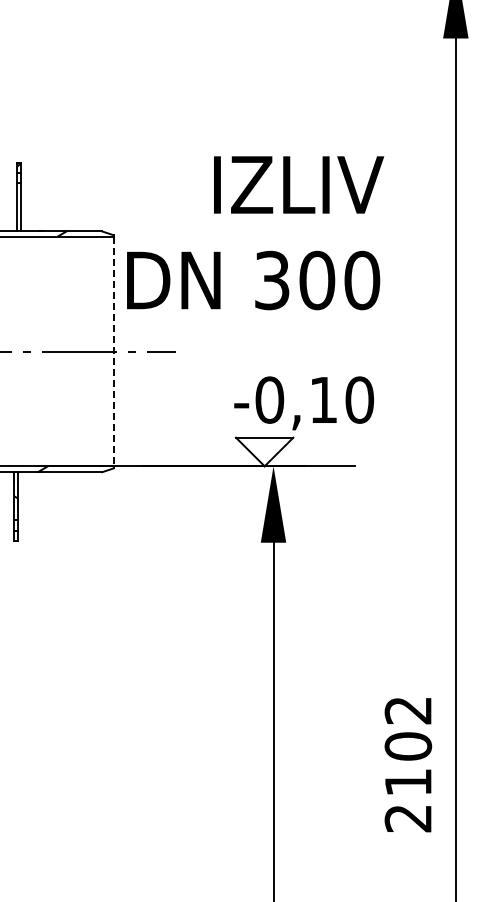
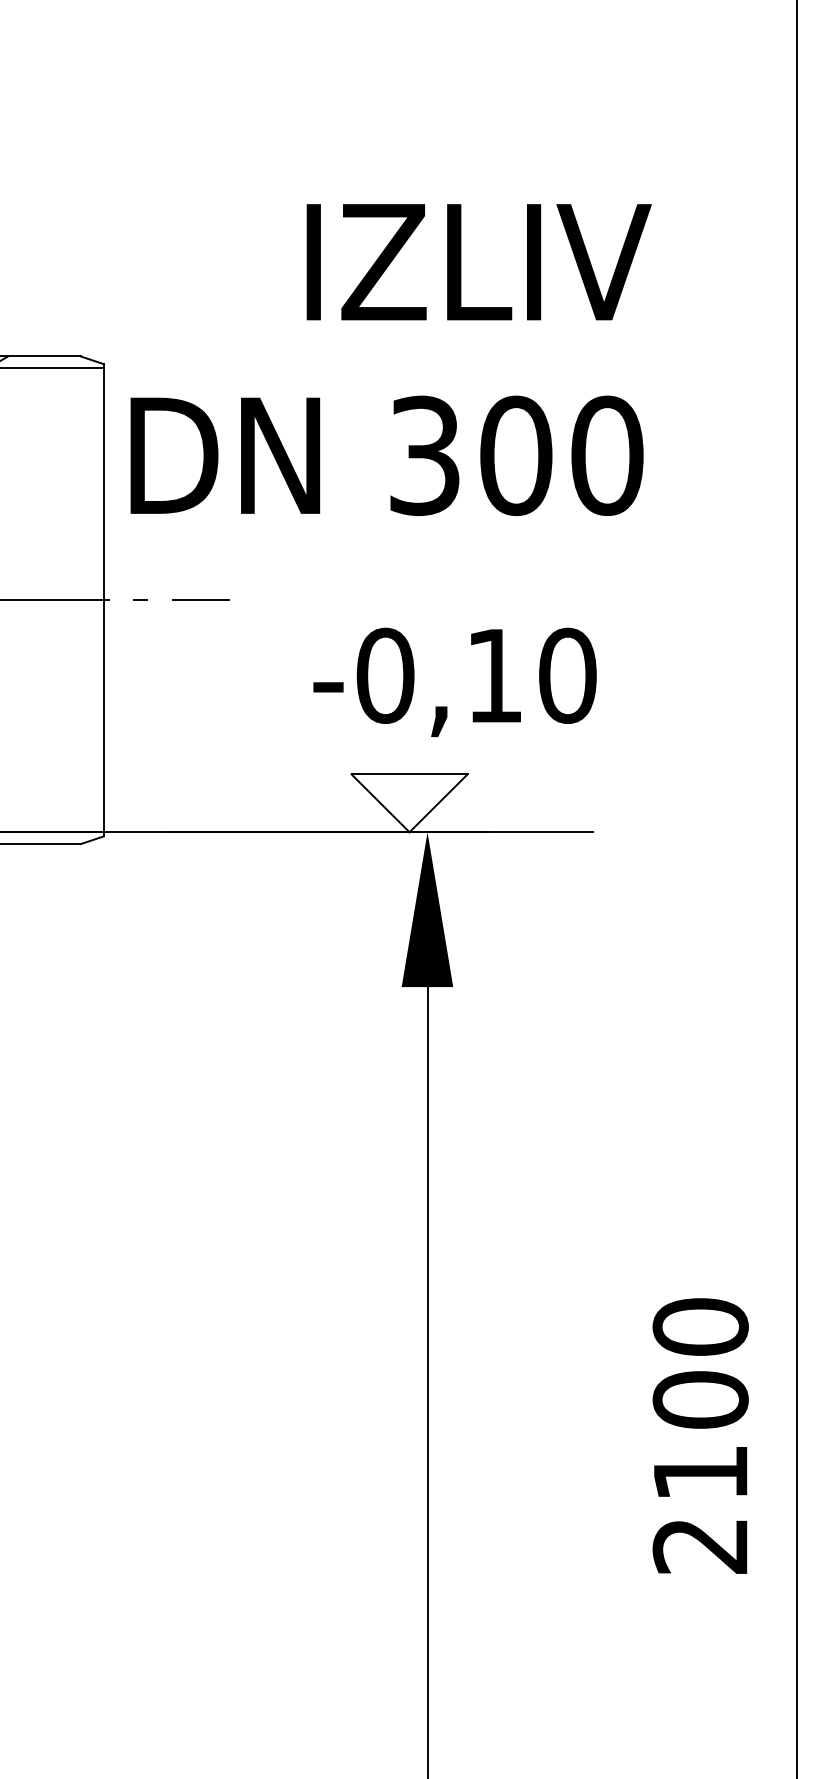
line: (113, 352) -> (103, 601), dashed -> solid
text: (303, 403) -> (453, 682), moved
text: (408, 710) -> (700, 1327), 2102 -> 2100

